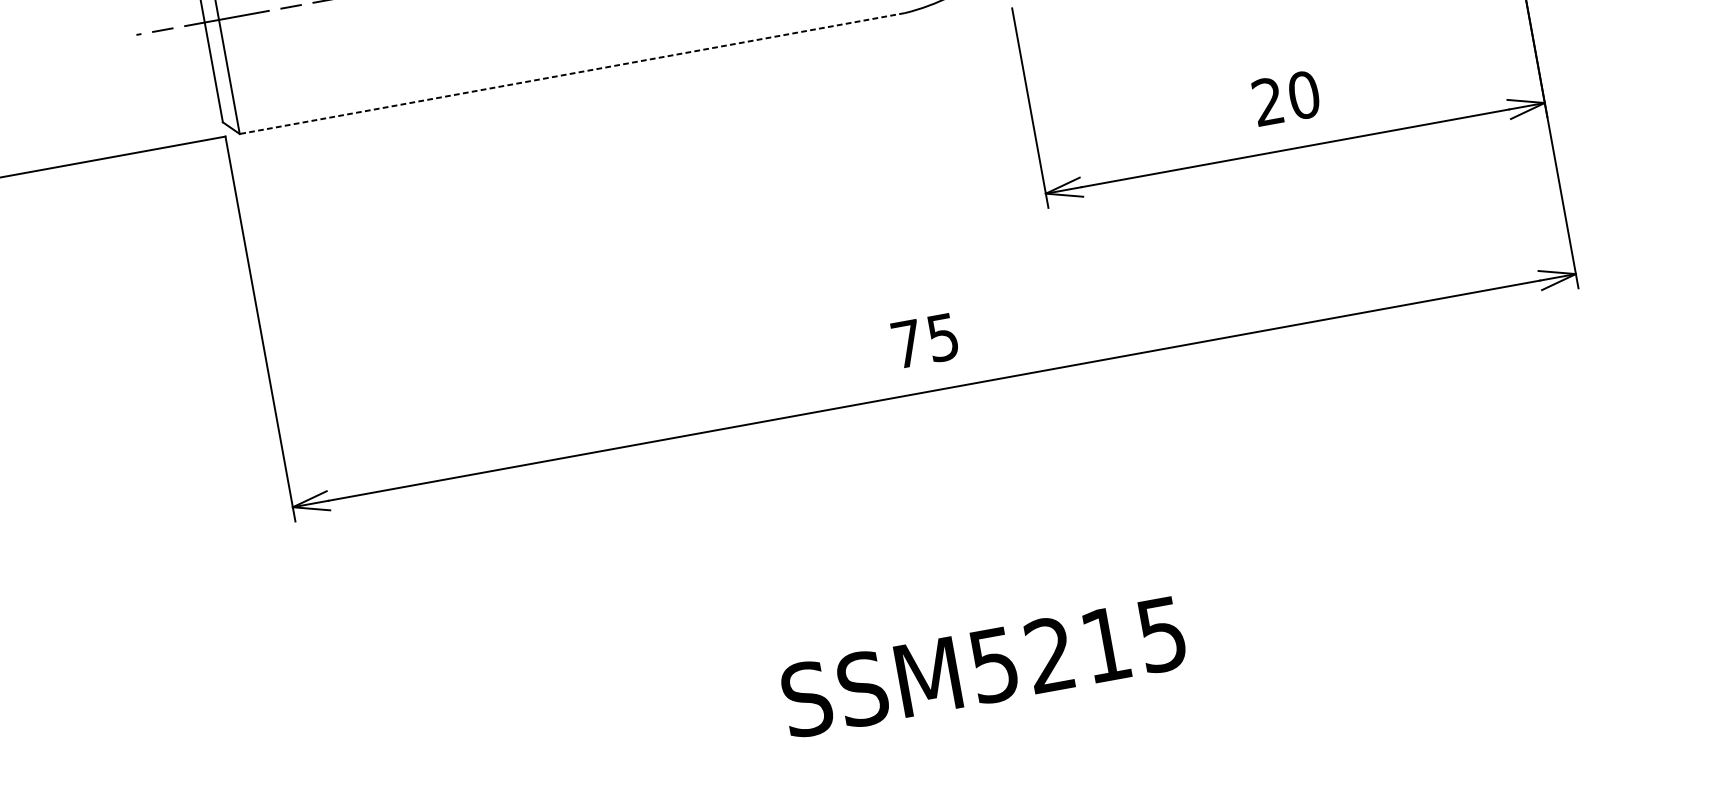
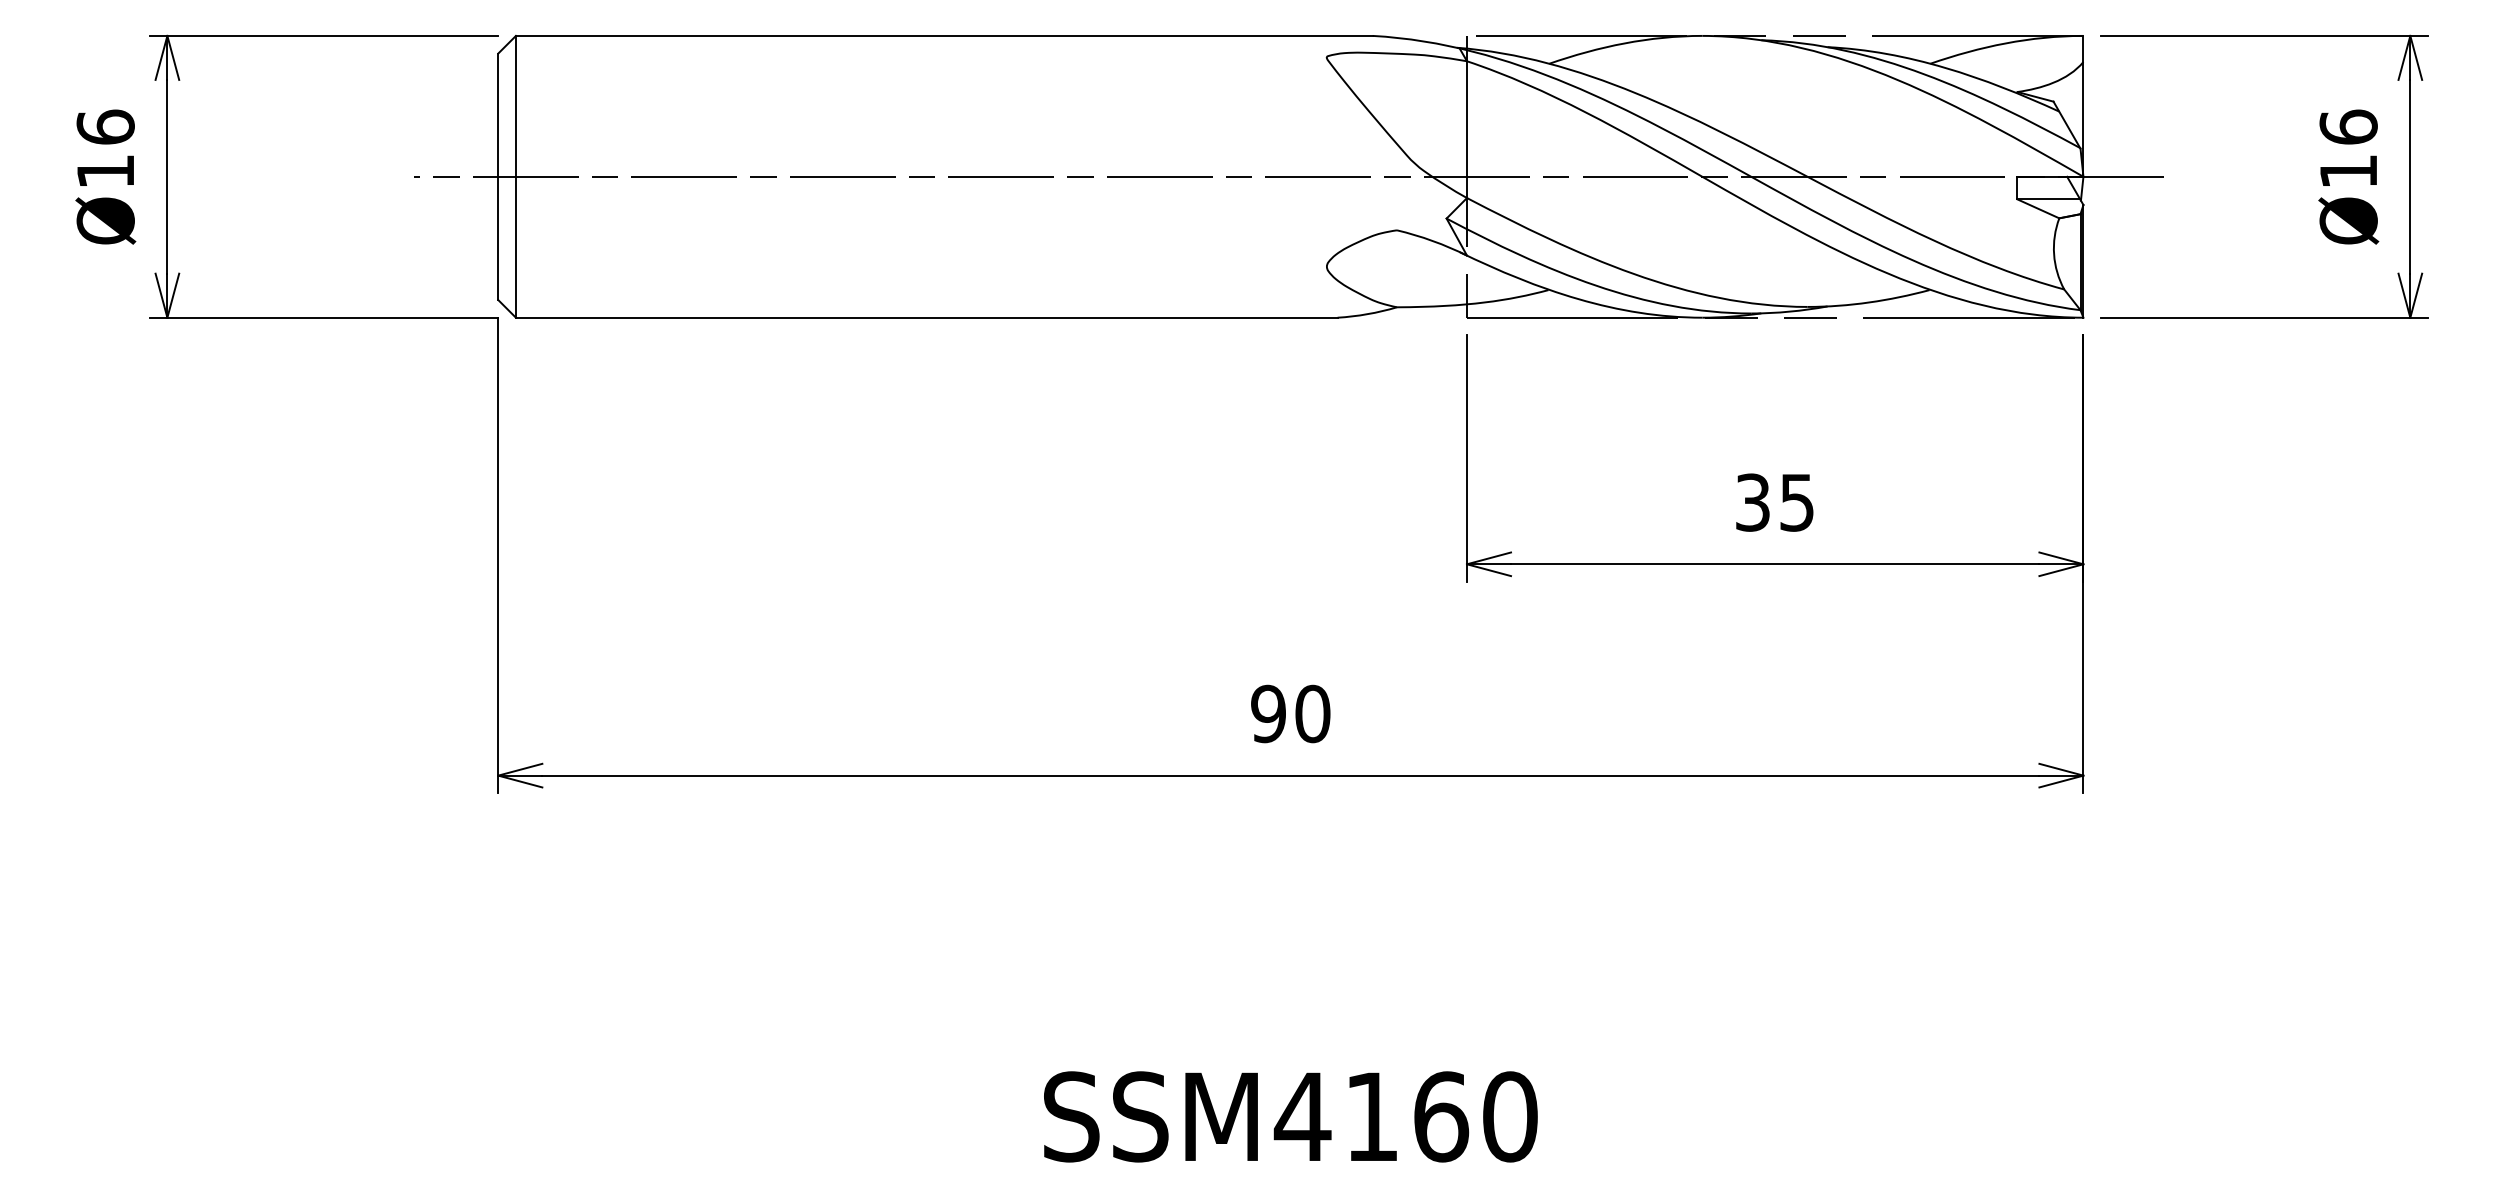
line: (572, 73) -> (926, 317), dashed -> solid
text: (1286, 98) -> (1775, 502), 20 -> 35
text: (924, 340) -> (1290, 713), 75 -> 90
text: (1077, 649) -> (1405, 1116), SSM5215 -> SSM4160

